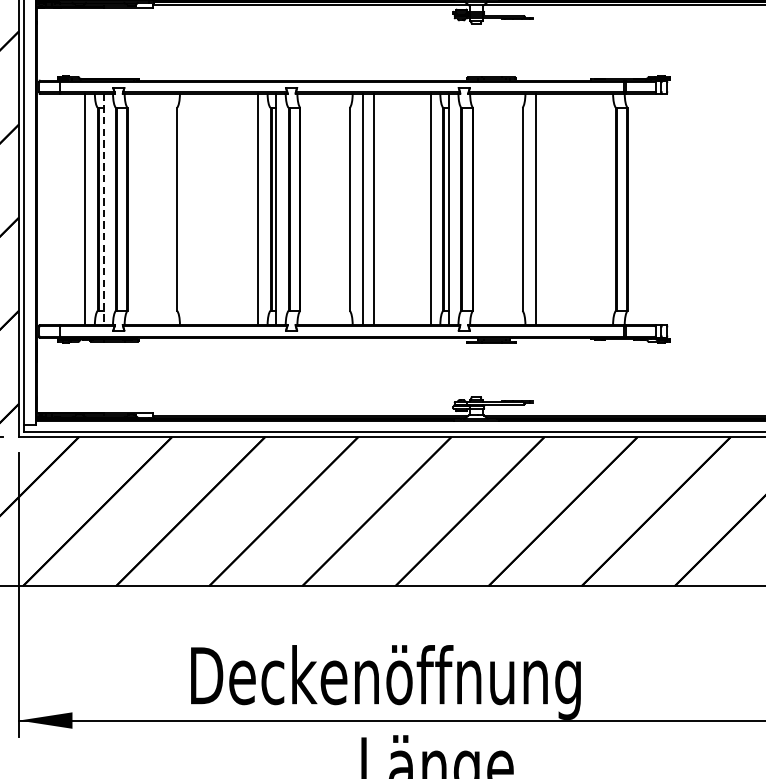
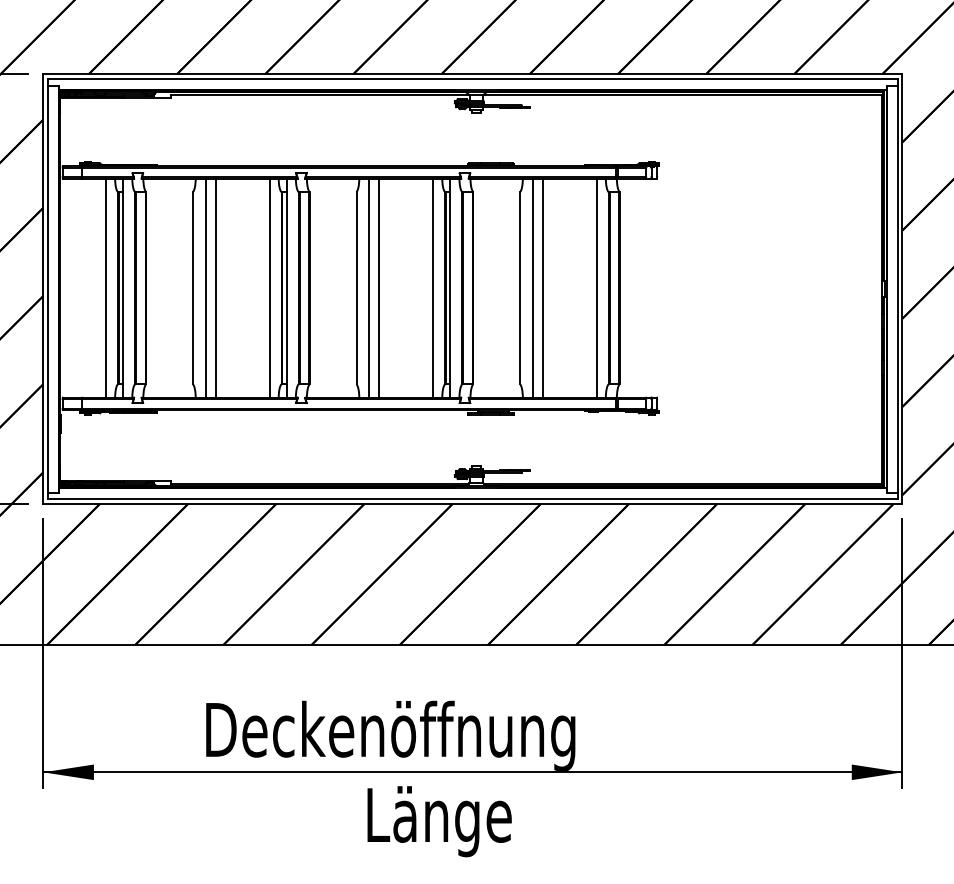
line: (190, 208) -> (205, 287), added
line: (200, 208) -> (215, 287), added
line: (546, 208) -> (542, 287), added
line: (603, 208) -> (596, 287), added
line: (103, 209) -> (123, 288), dashed -> solid

